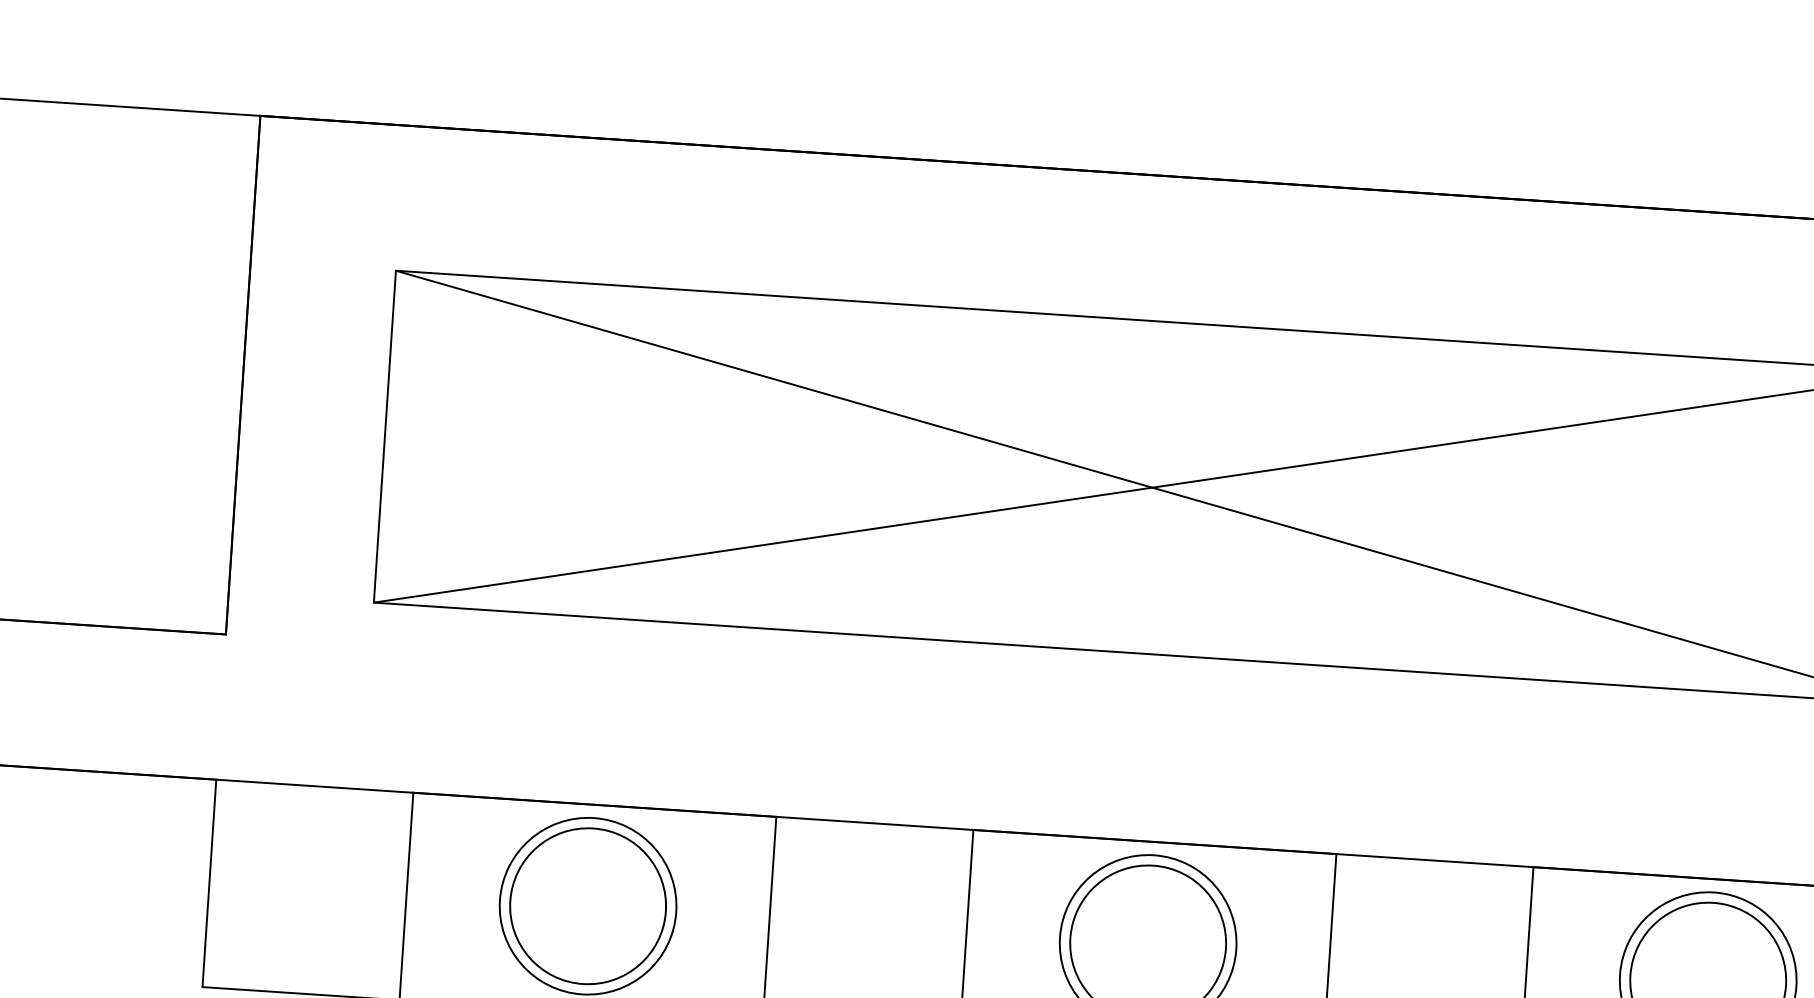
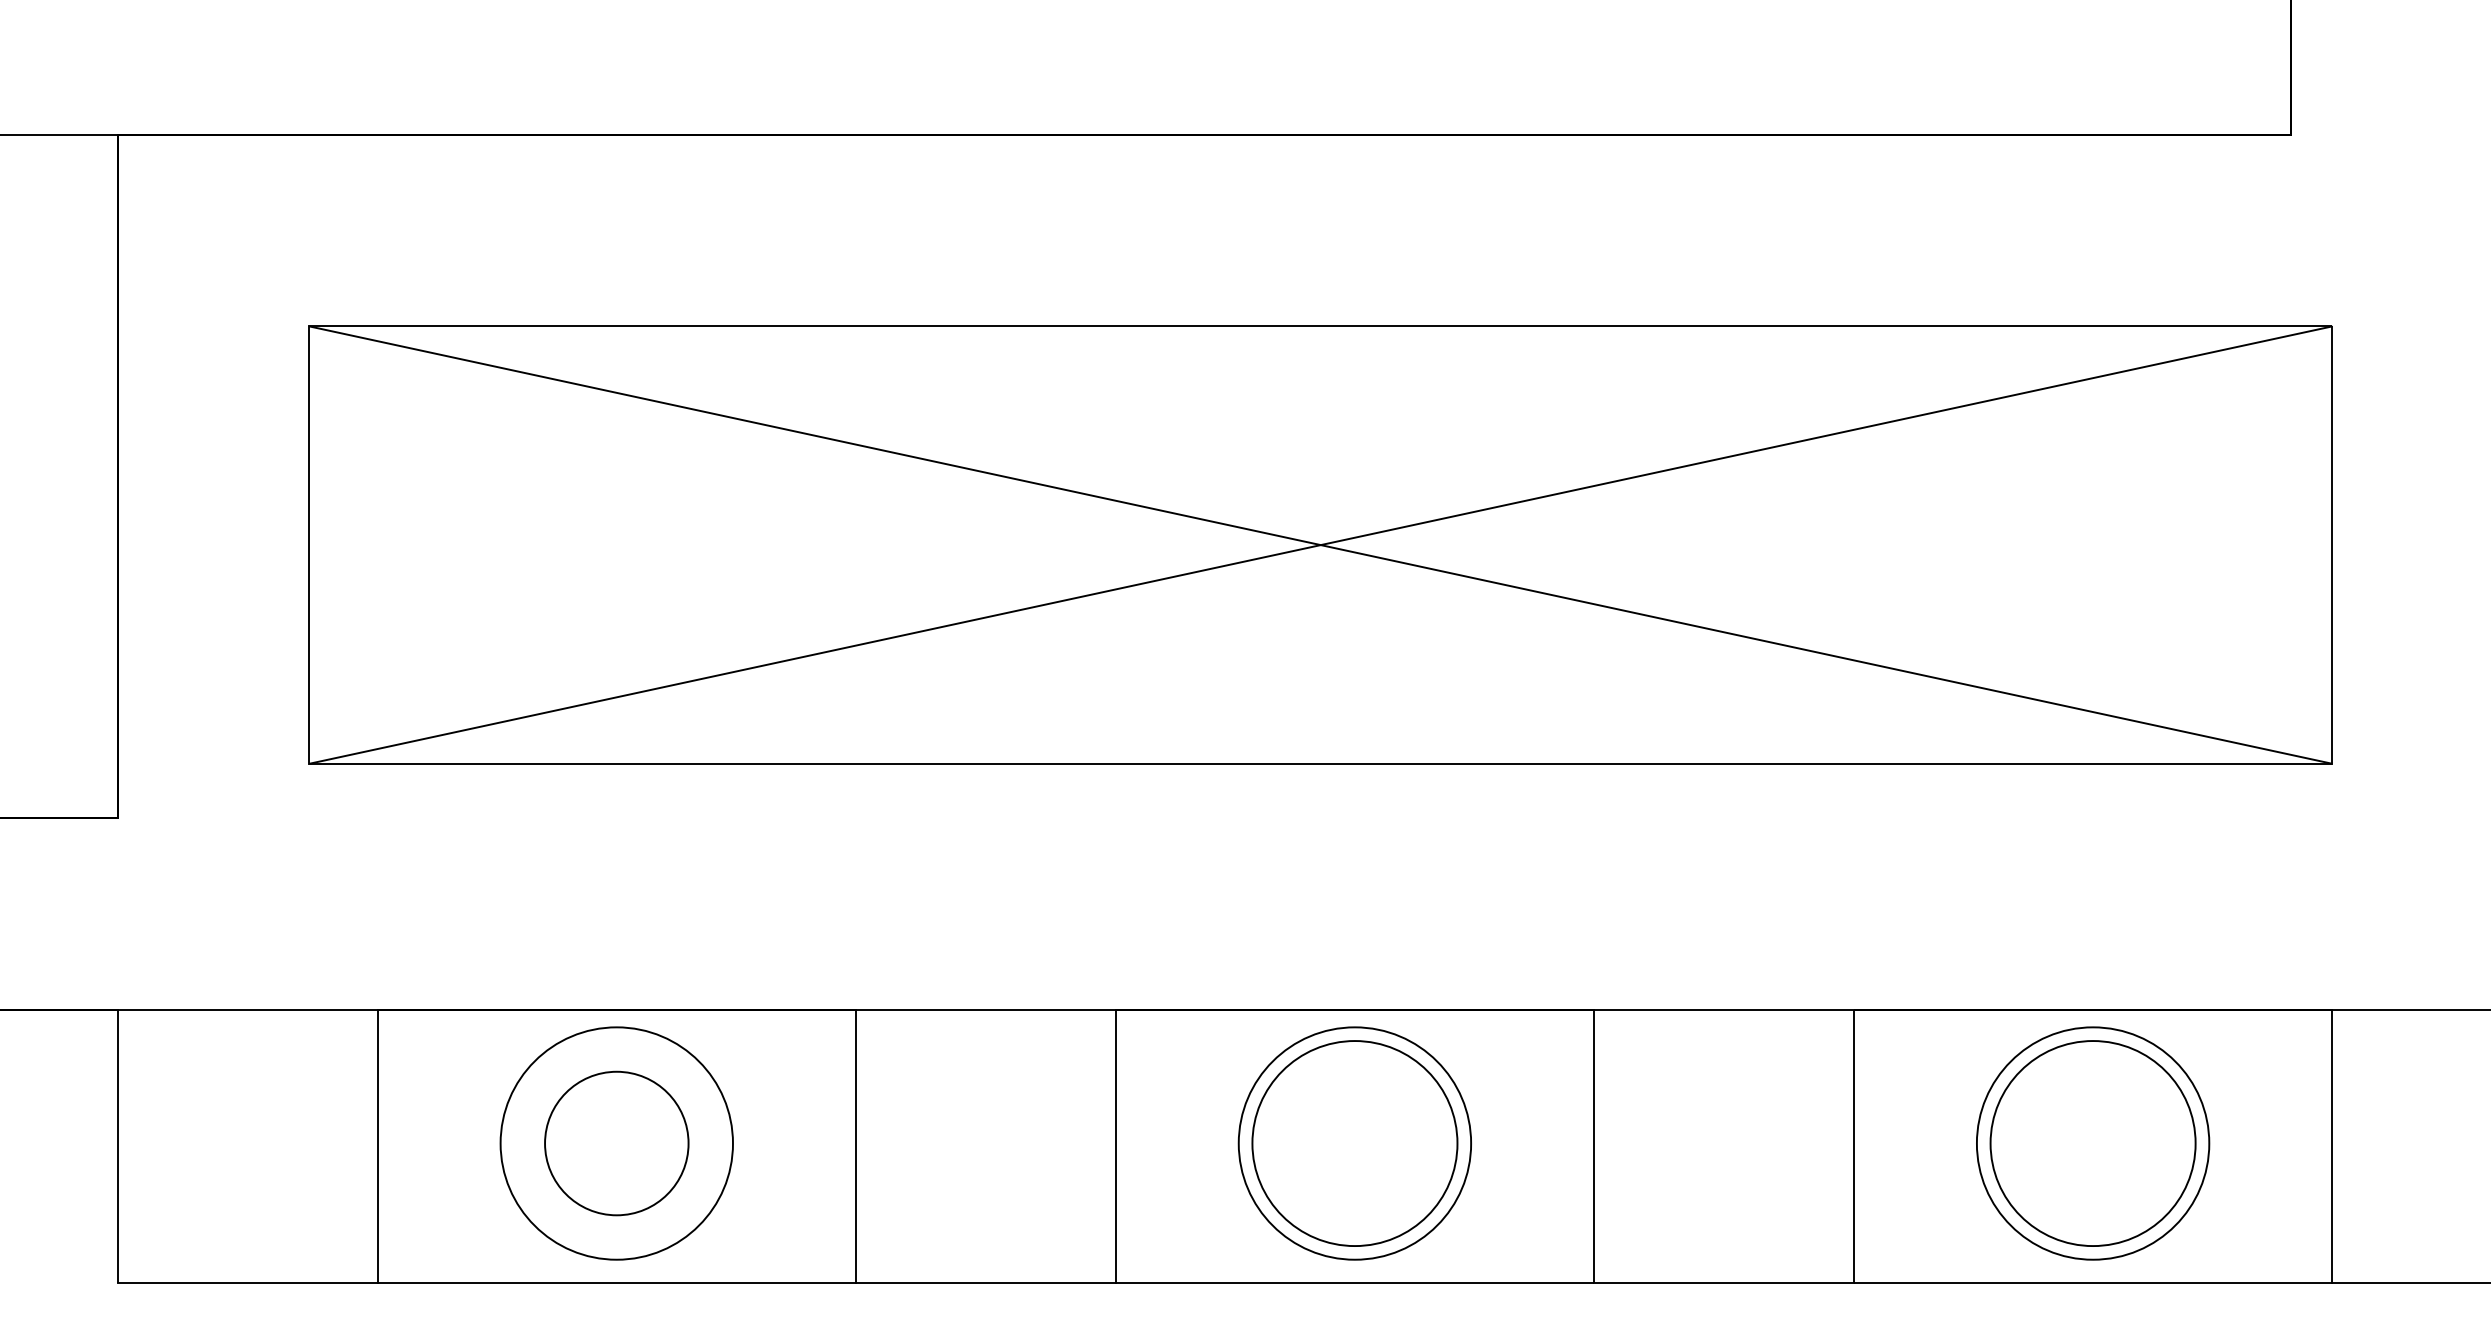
circle: (587, 906) -> (616, 1143), size x0.7

